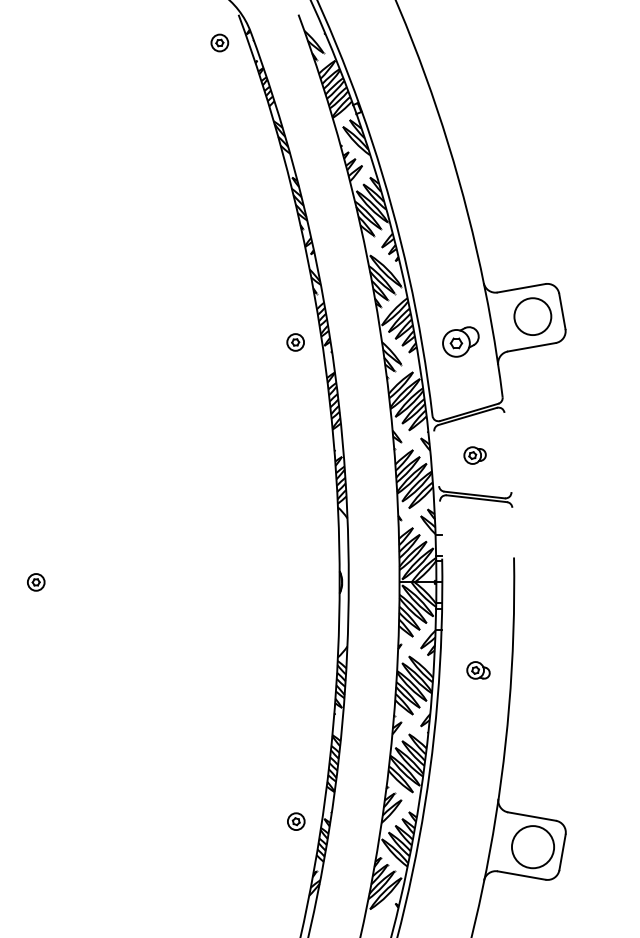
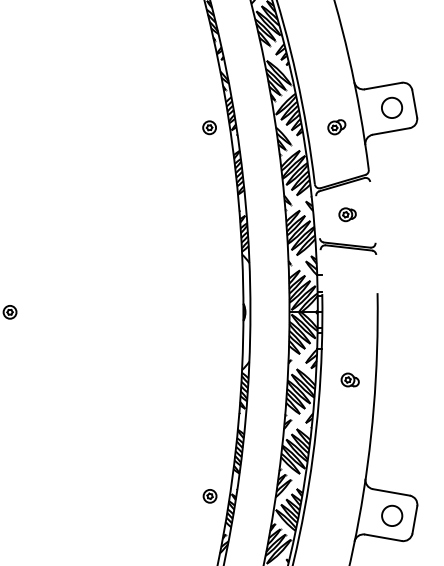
circle: (532, 316) -> (391, 107), size x0.71
part: (461, 341) -> (337, 127), size x0.62
circle: (532, 846) -> (391, 515), size x0.62

